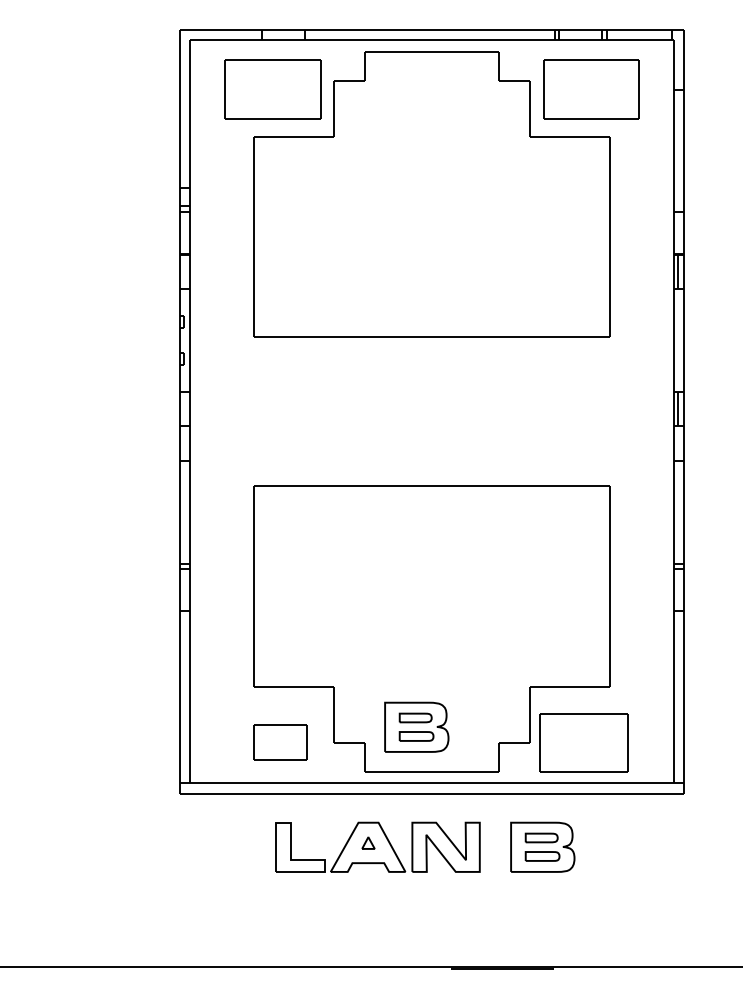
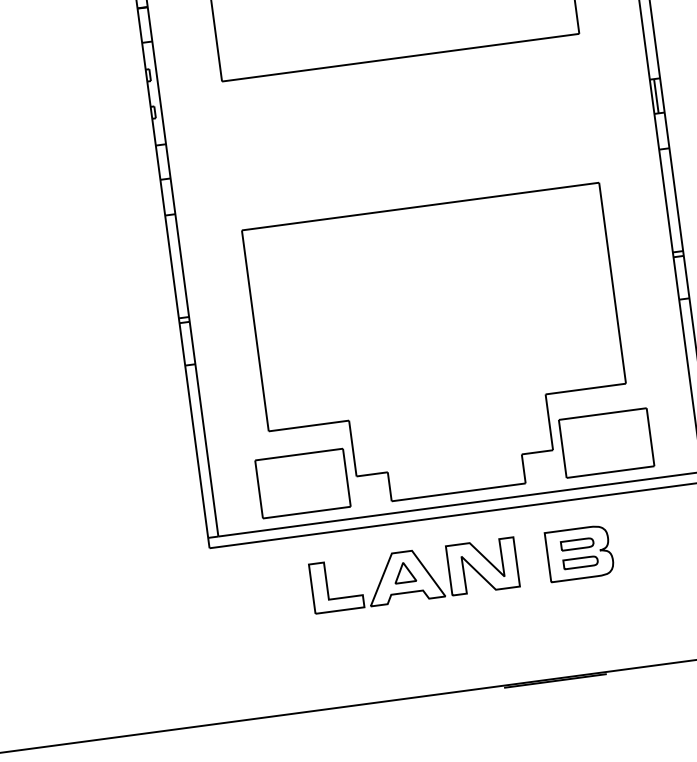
part: (416, 726) -> (437, 449), removed
part: (280, 742) -> (303, 483), size x1.67
part: (368, 842) -> (404, 571), size x1.67

